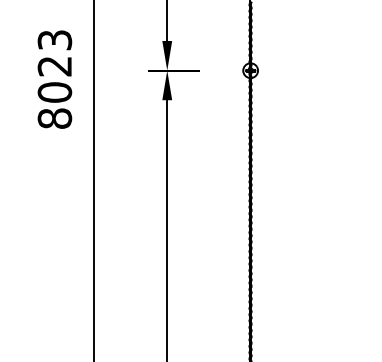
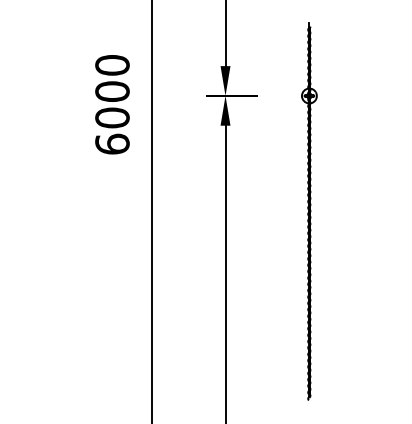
text: (54, 79) -> (112, 104), 8023 -> 6000

